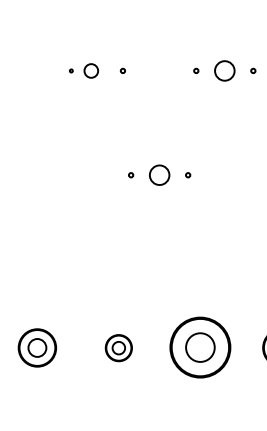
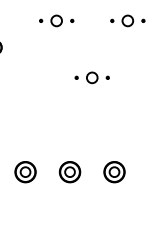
part: (83, 70) -> (50, 20), size x1.43
part: (117, 348) -> (69, 172), size x1.43
part: (200, 348) -> (114, 172), size x0.62

